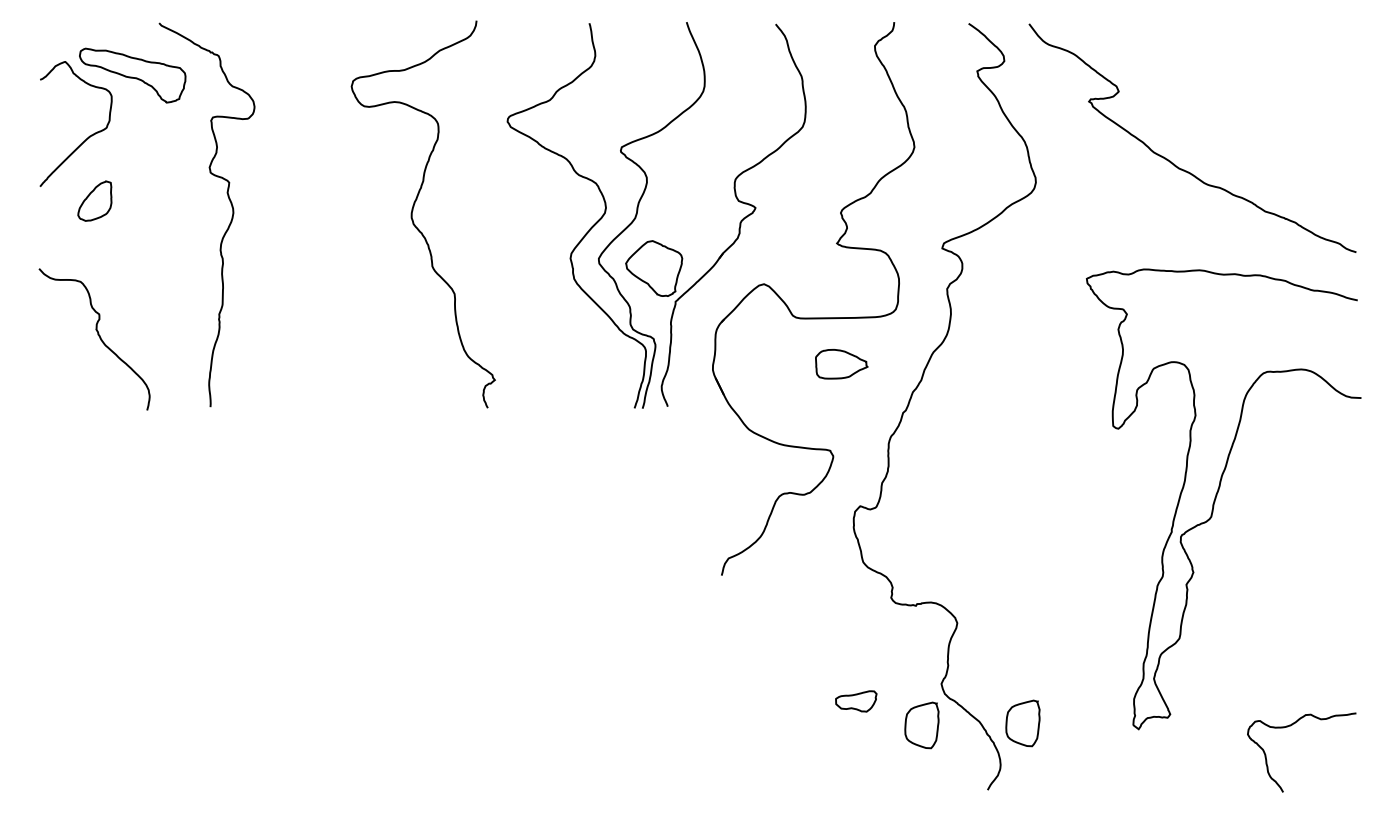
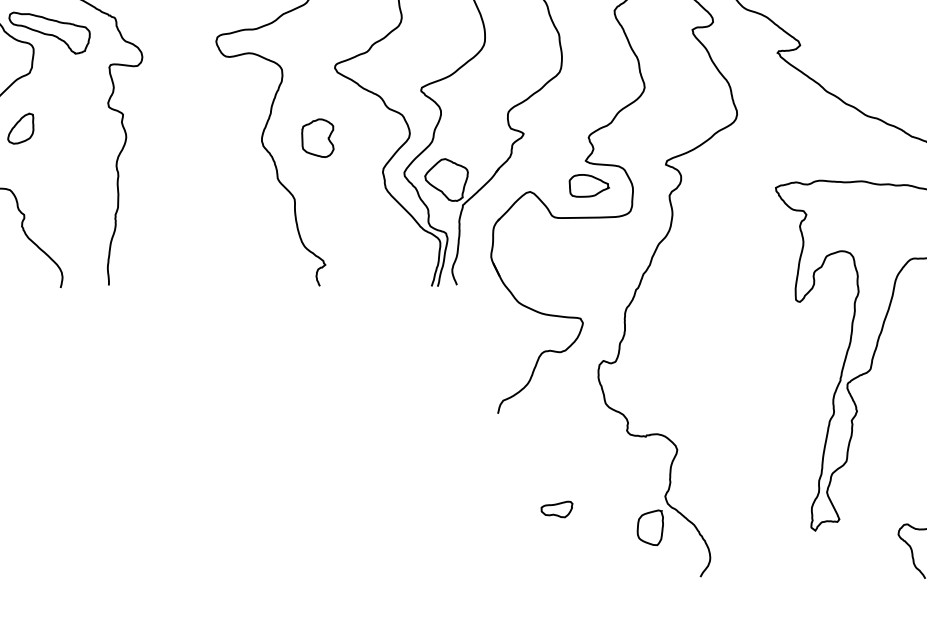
part: (484, 213) -> (317, 138), added
part: (841, 364) -> (589, 186), moved
part: (856, 701) -> (557, 509), moved
part: (1022, 723) -> (726, 526), removed

